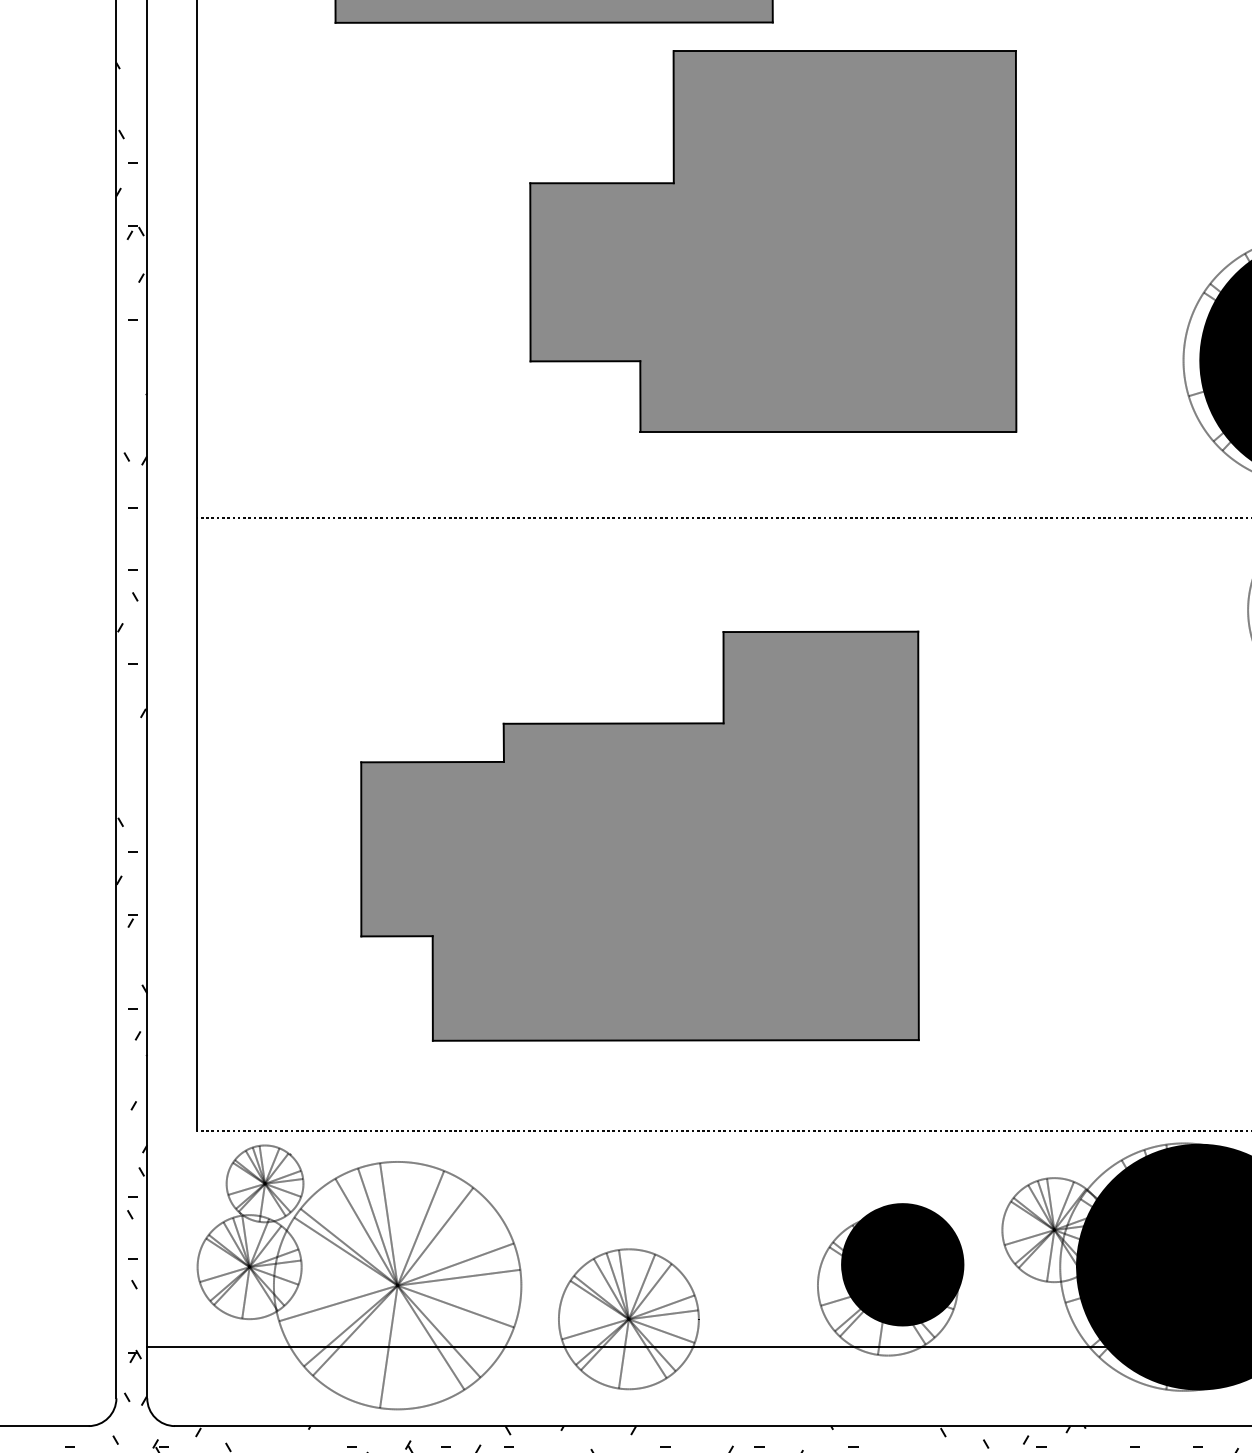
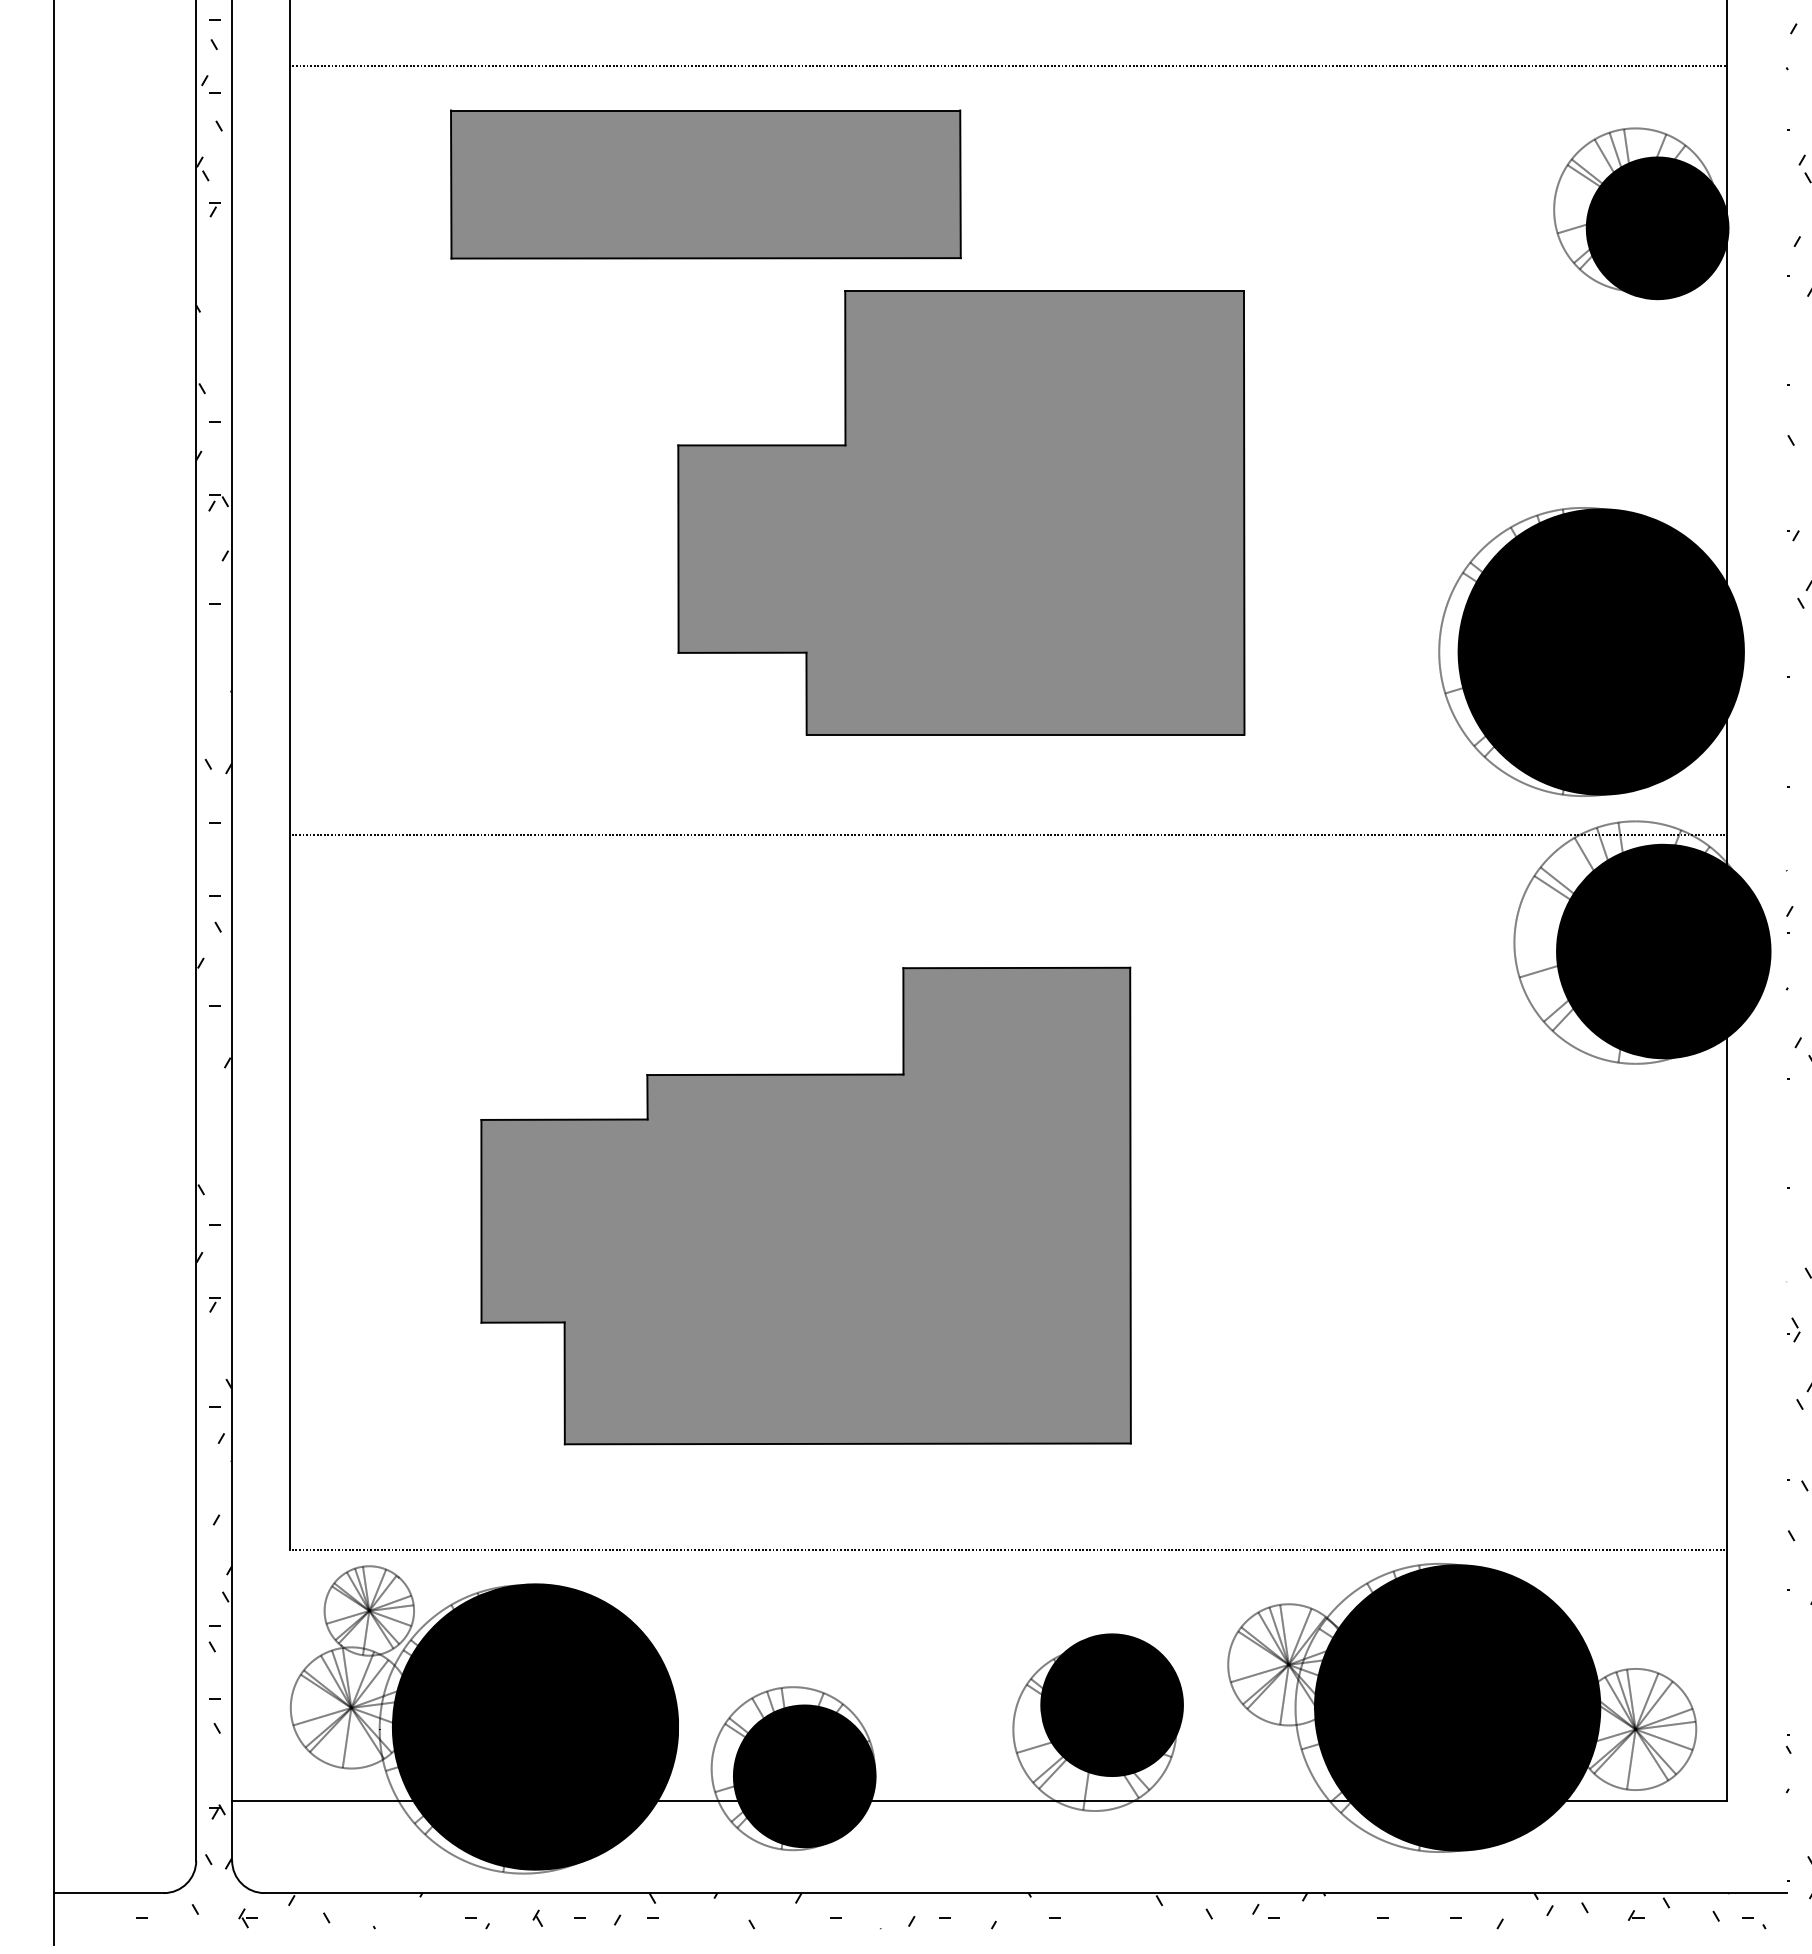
fill: (407, 1283) -> (535, 1726), added
fill: (638, 1325) -> (804, 1776), added

